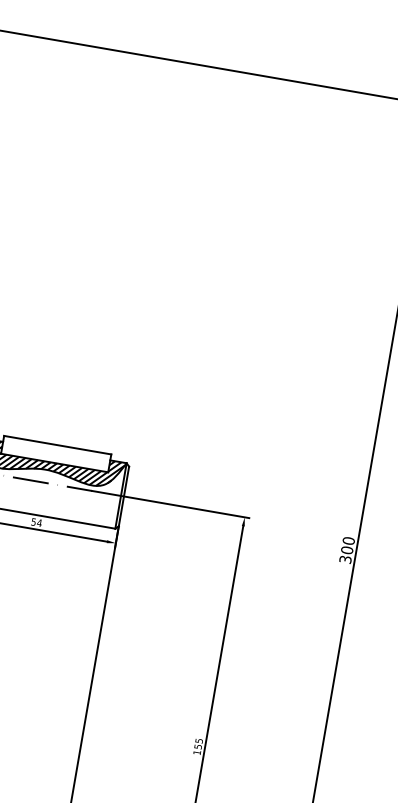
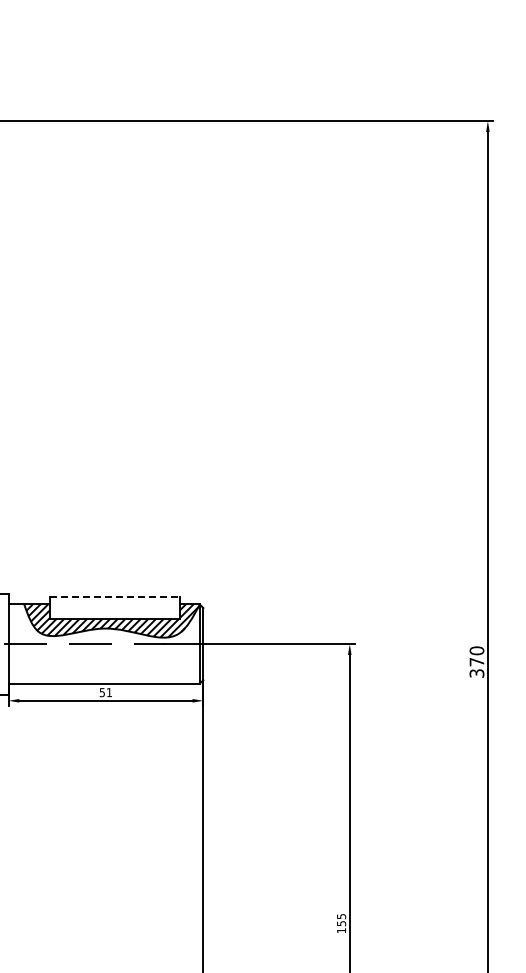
line: (57, 445) -> (114, 597), solid -> dashed
text: (39, 523) -> (109, 692), 54 -> 51
text: (346, 549) -> (476, 661), 300 -> 370

